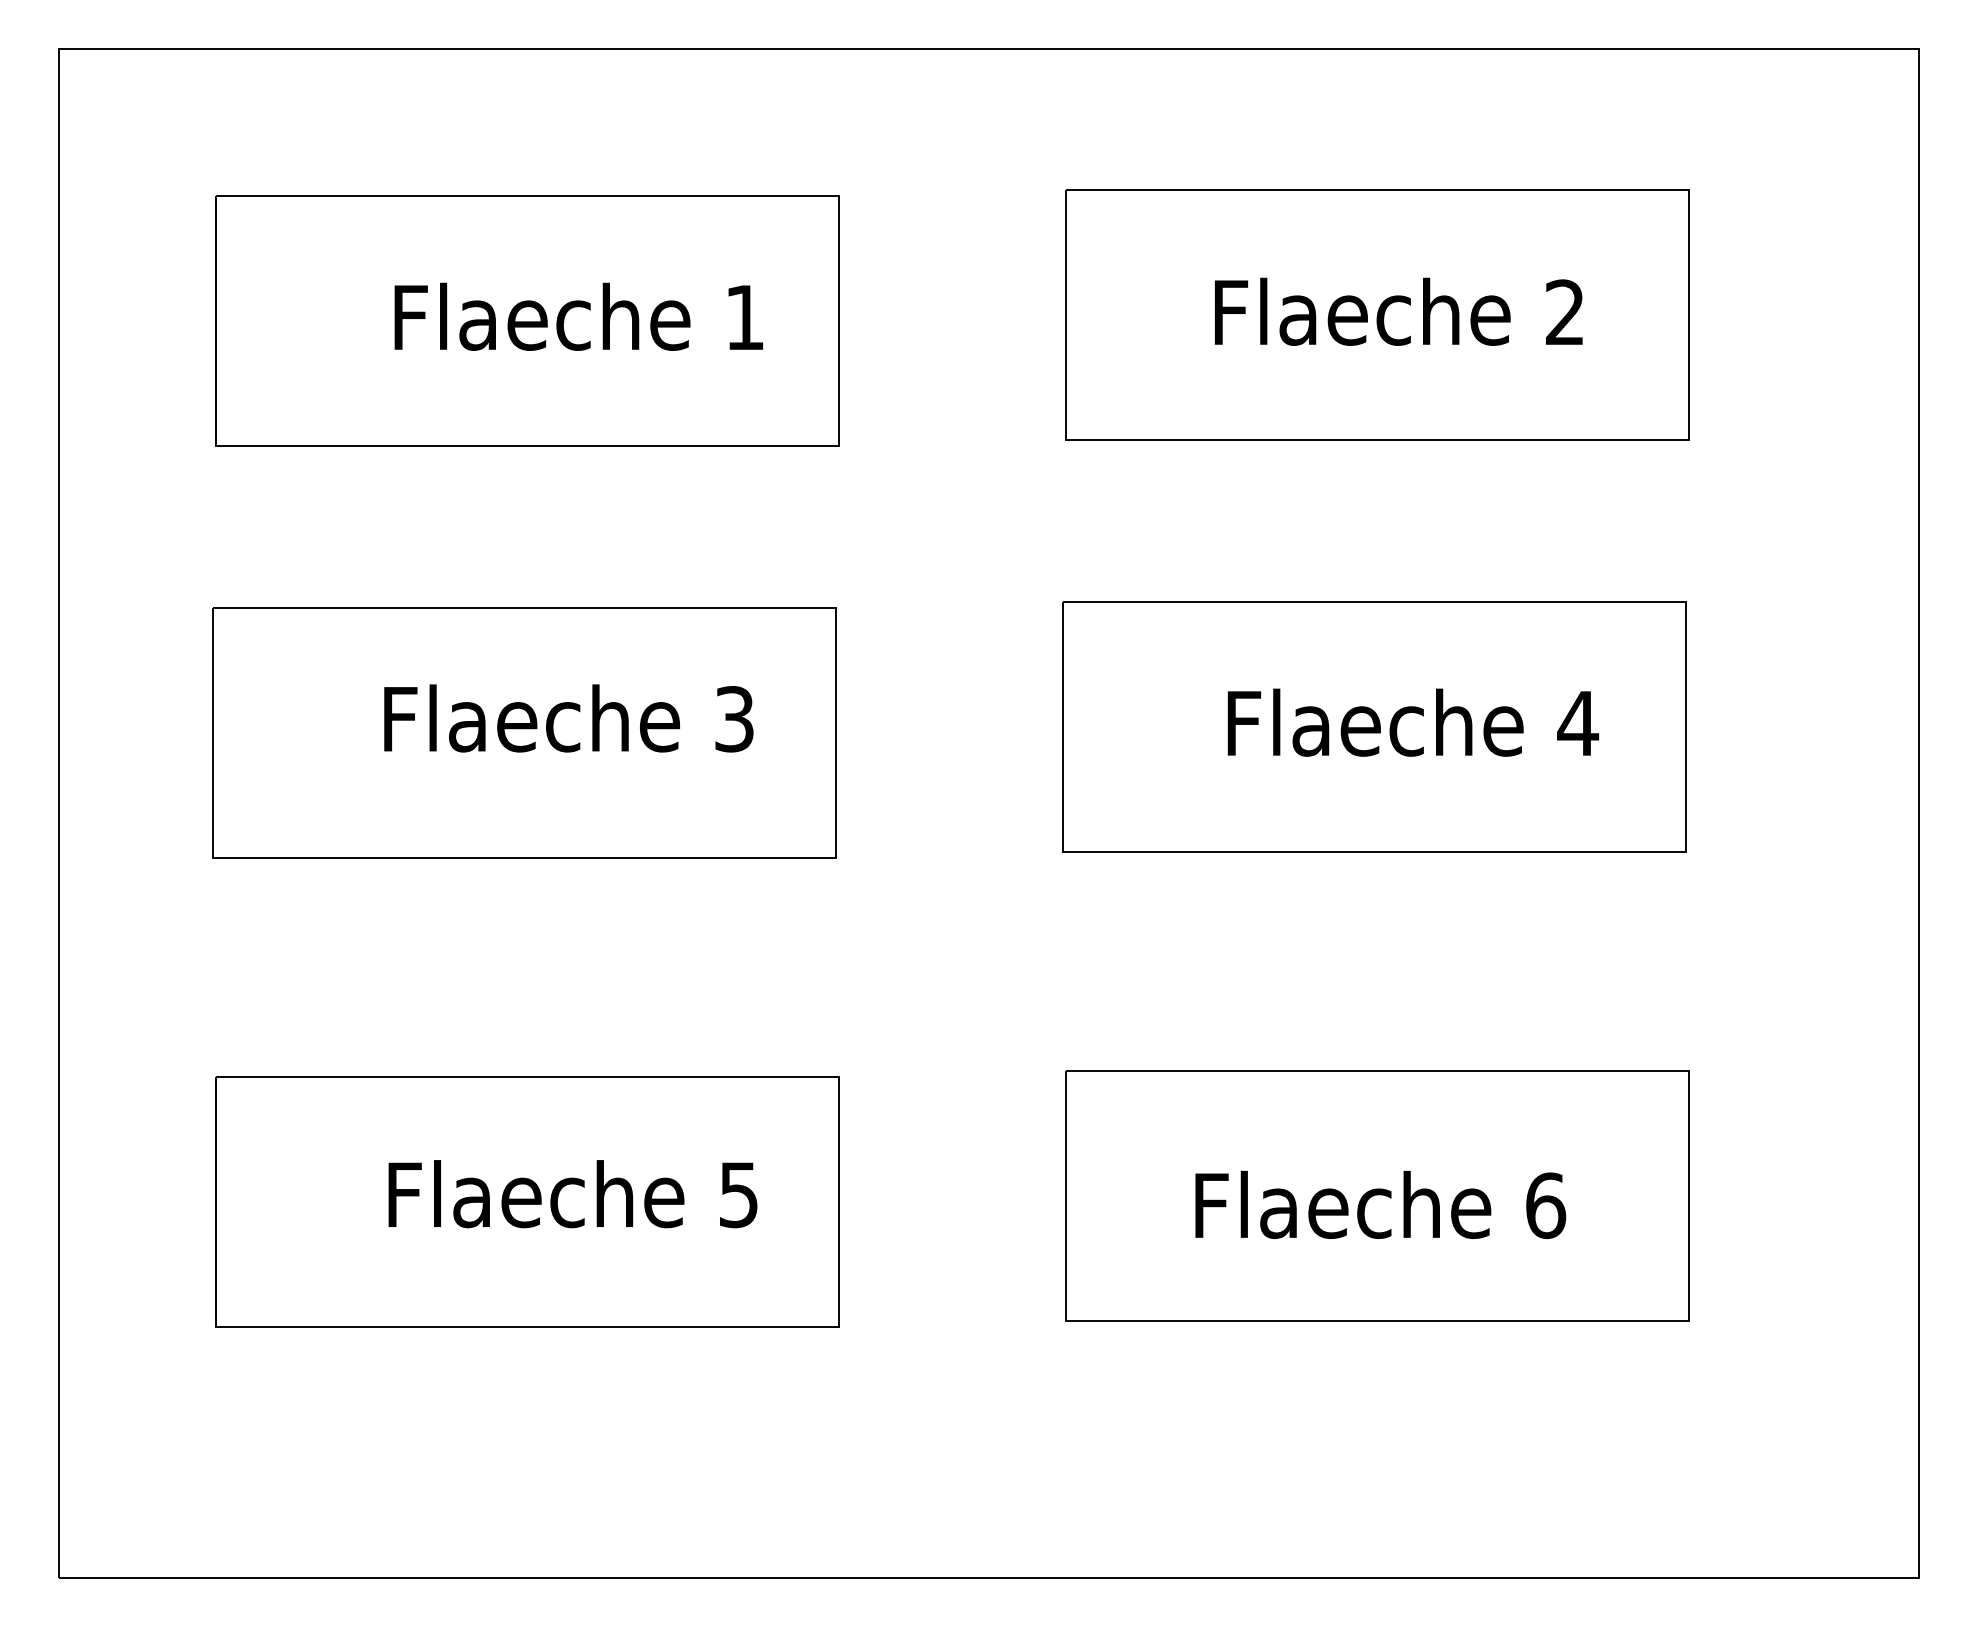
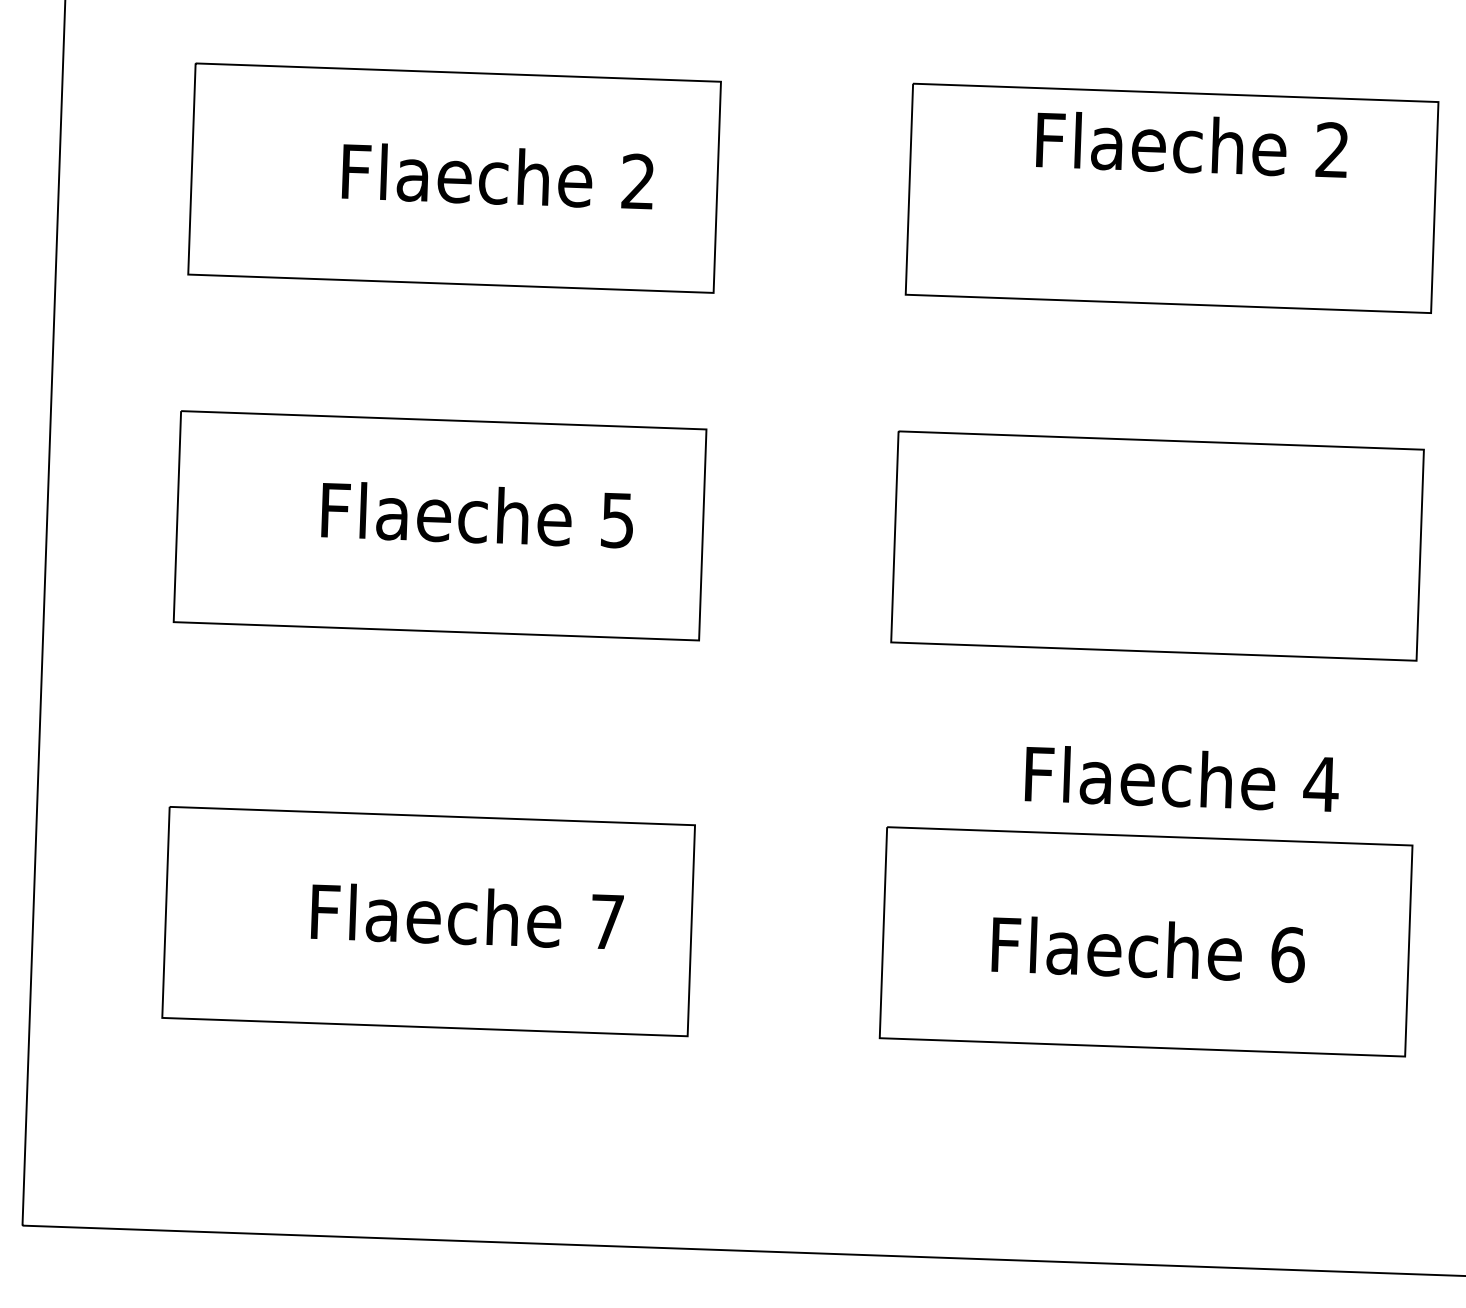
text: (1398, 311) -> (1191, 144), moved
text: (744, 316) -> (637, 180), 1 -> 2
text: (734, 718) -> (617, 519), 3 -> 5
text: (1413, 722) -> (1182, 778), moved
text: (738, 1195) -> (607, 922), 5 -> 7

